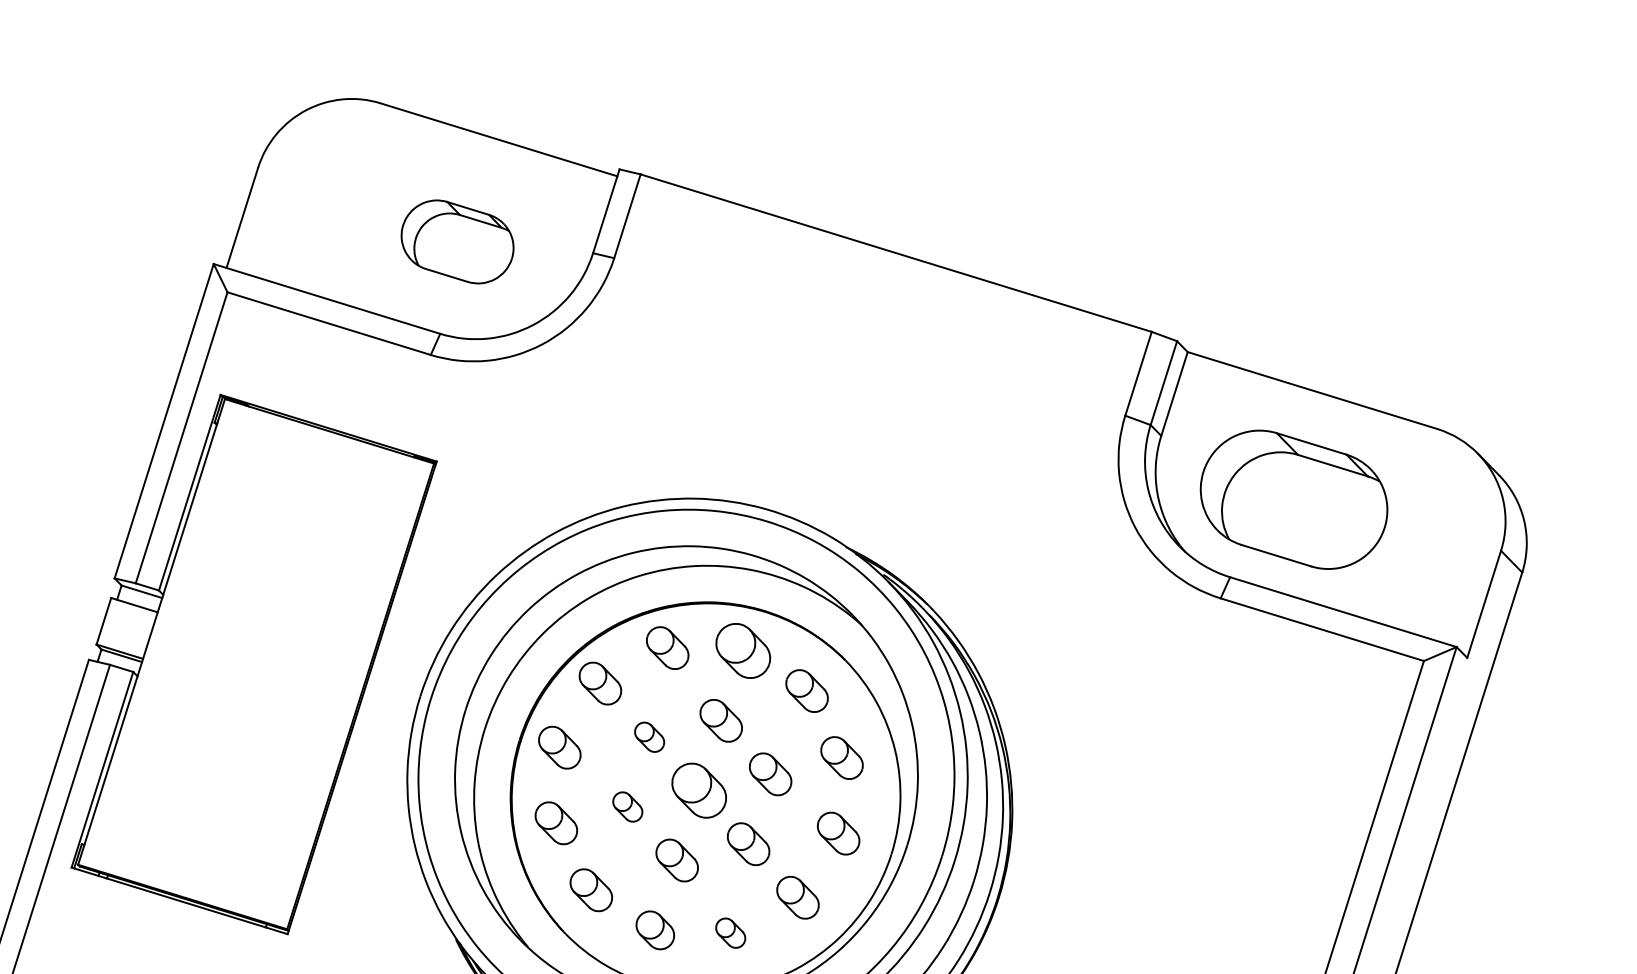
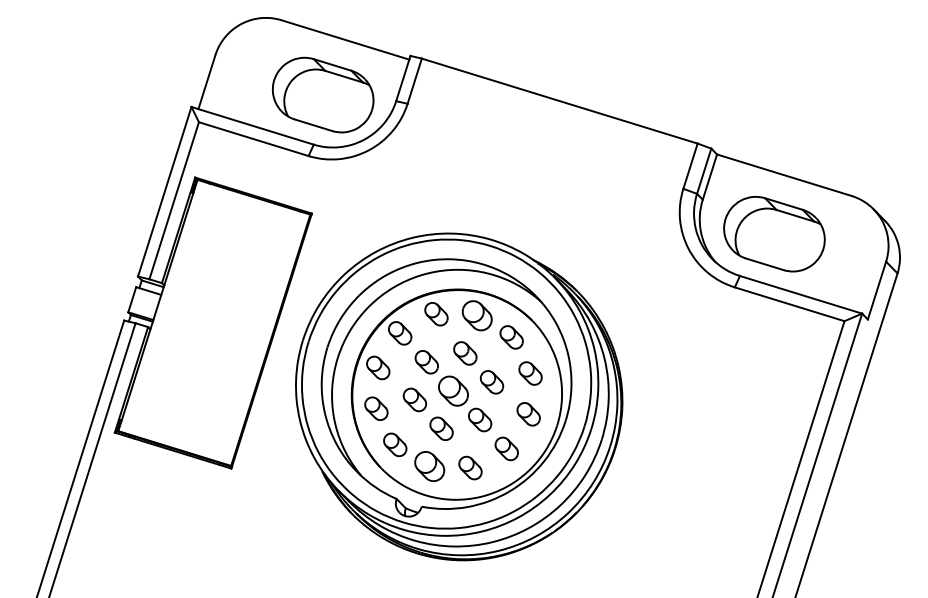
part: (456, 240) -> (322, 94), size x1.67
part: (649, 737) -> (426, 362), size x1.43
part: (626, 806) -> (414, 399), size x1.43
part: (654, 930) -> (429, 466), size x1.43
part: (730, 932) -> (470, 467), size x1.43

